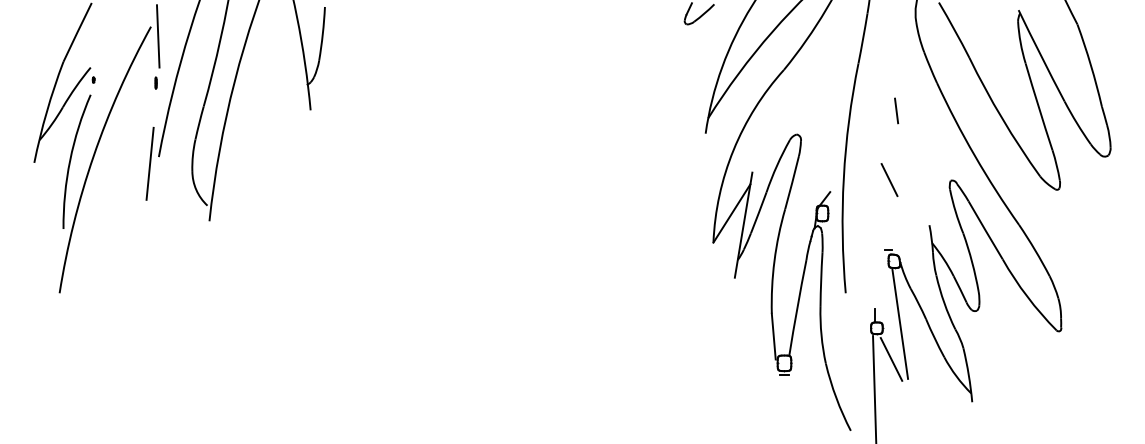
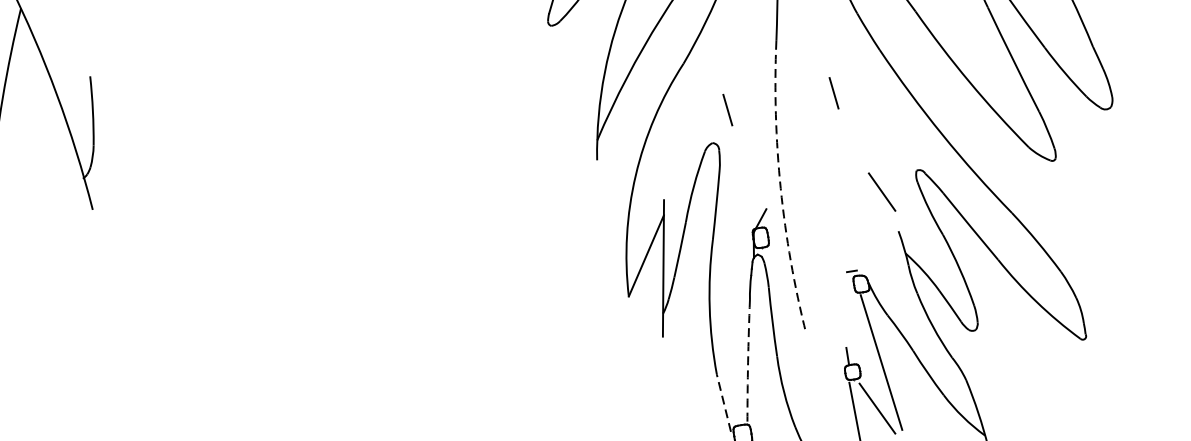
line: (812, 110) -> (727, 109), added
arc: (843, 177) -> (780, 188), solid -> dashed
line: (889, 179) -> (881, 191), moved
arc: (797, 307) -> (748, 361), solid -> dashed
line: (773, 336) -> (723, 403), solid -> dashed

